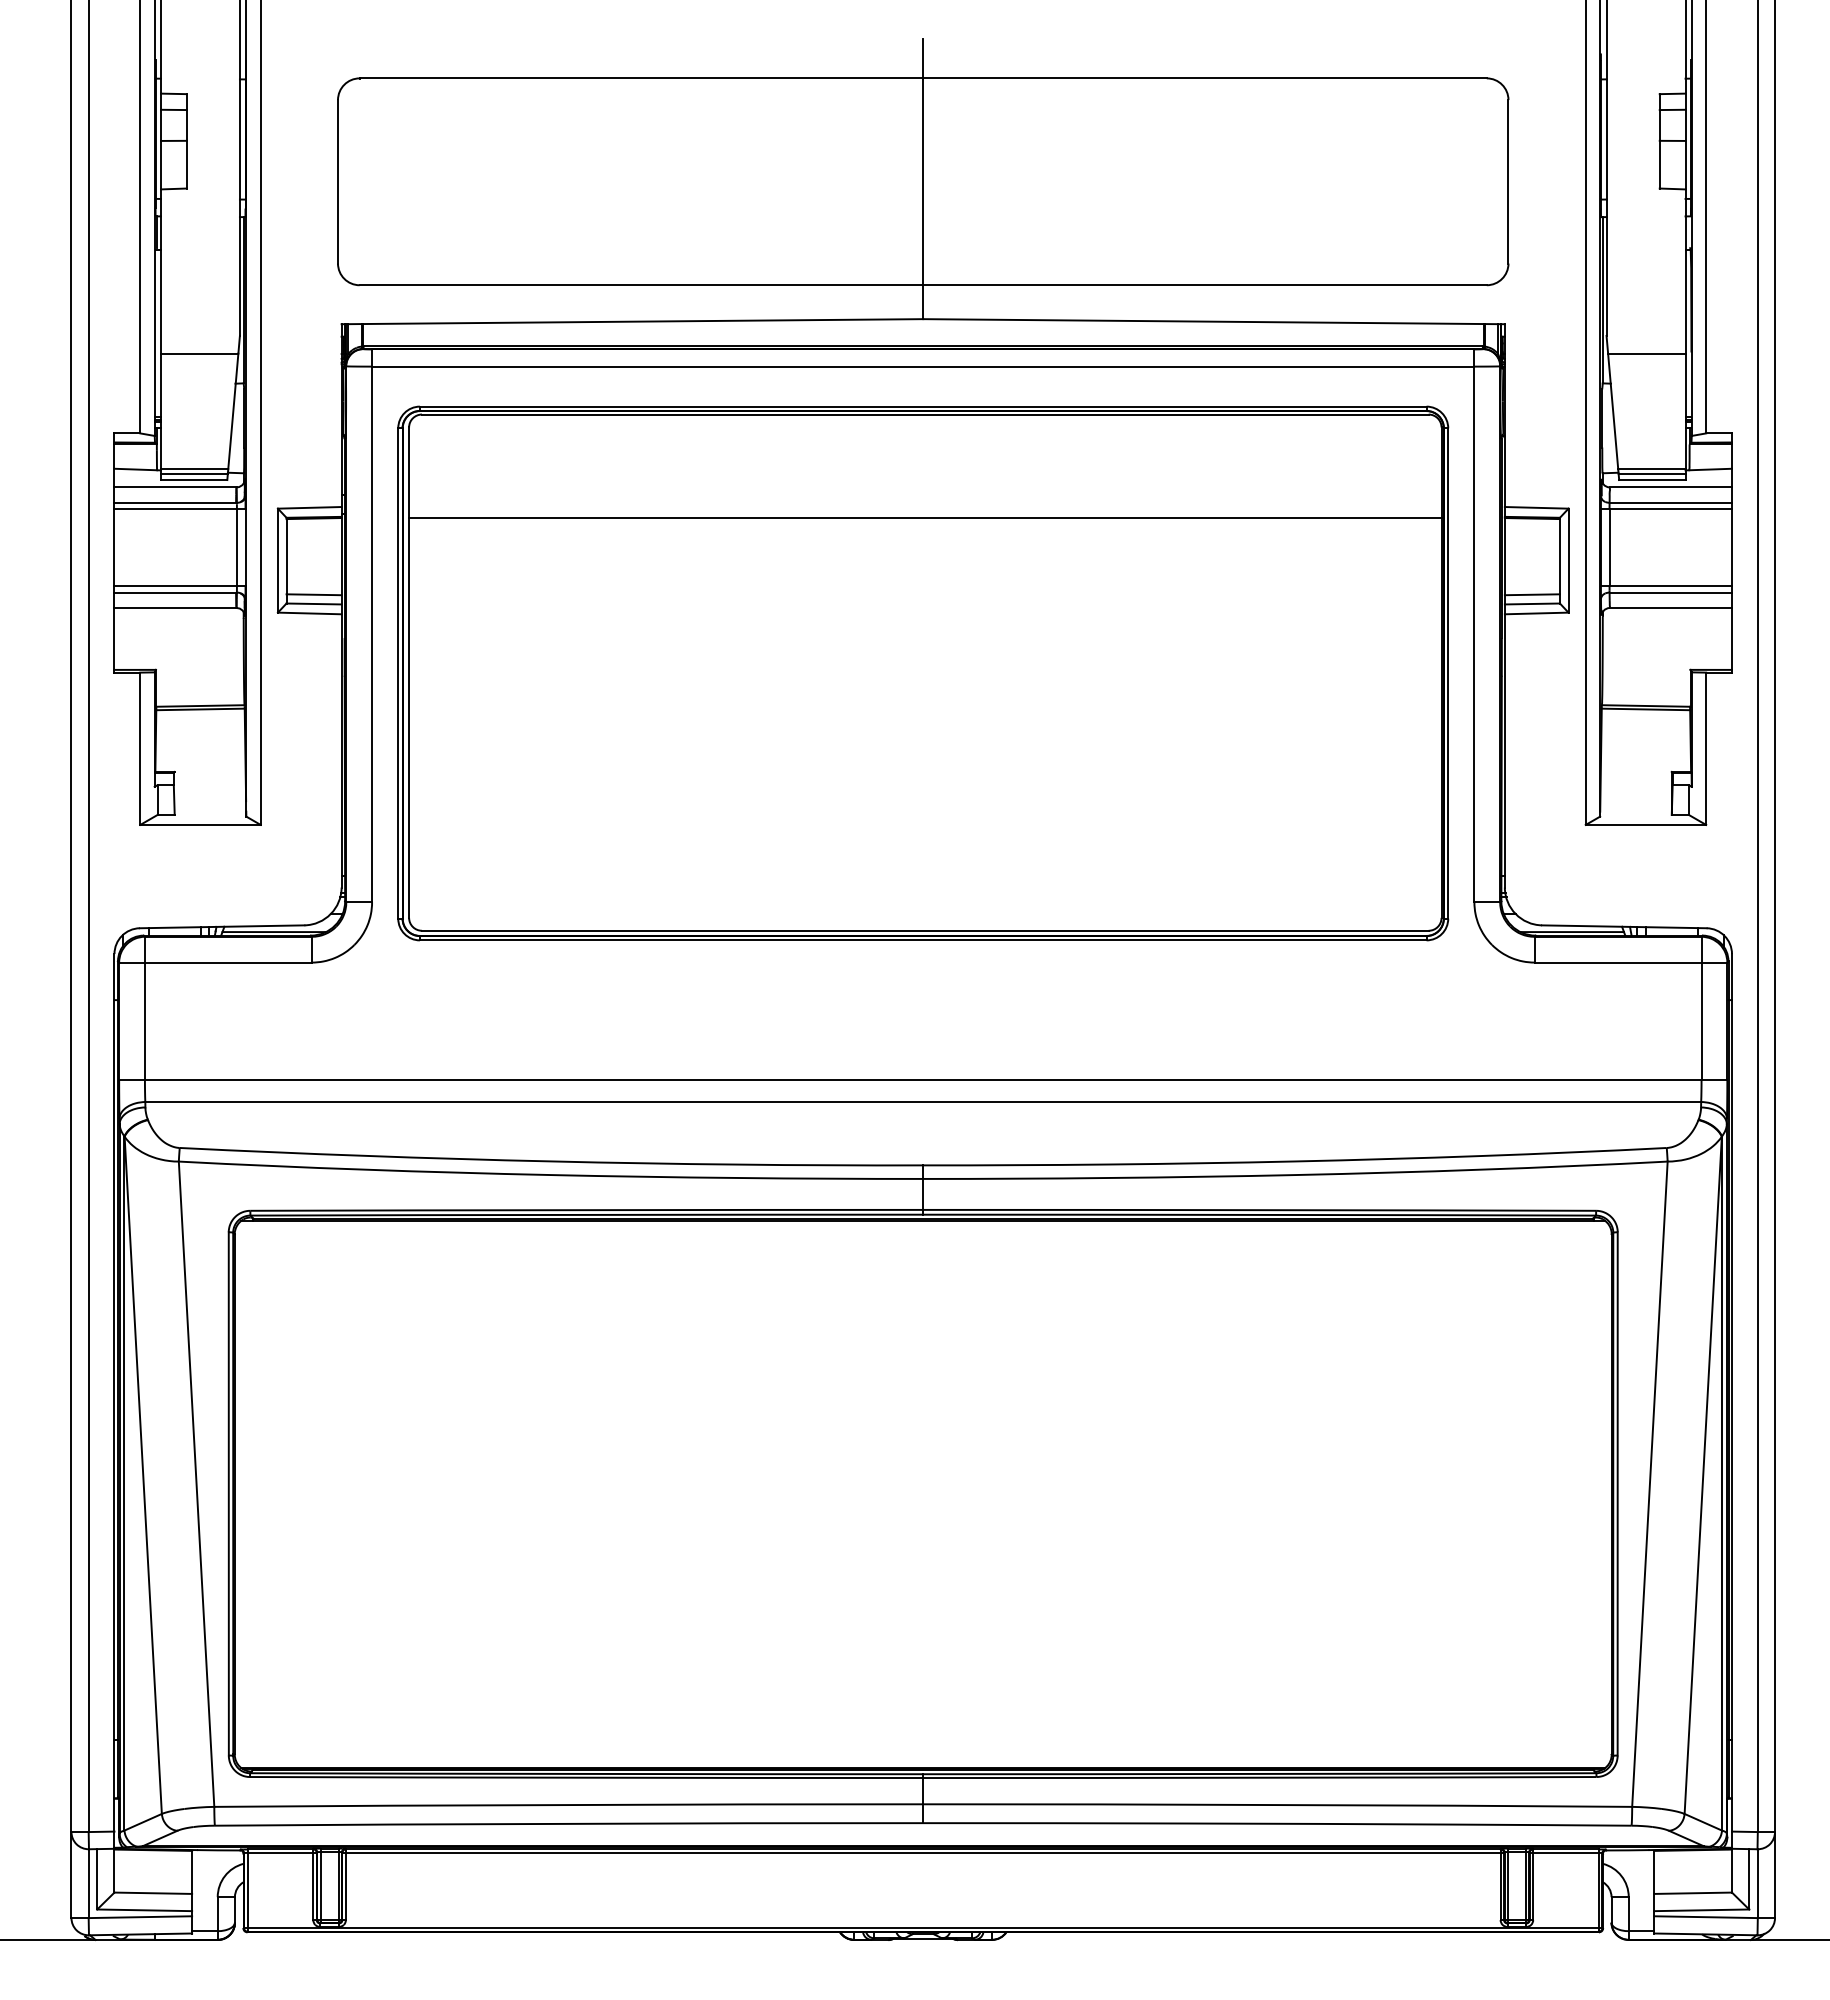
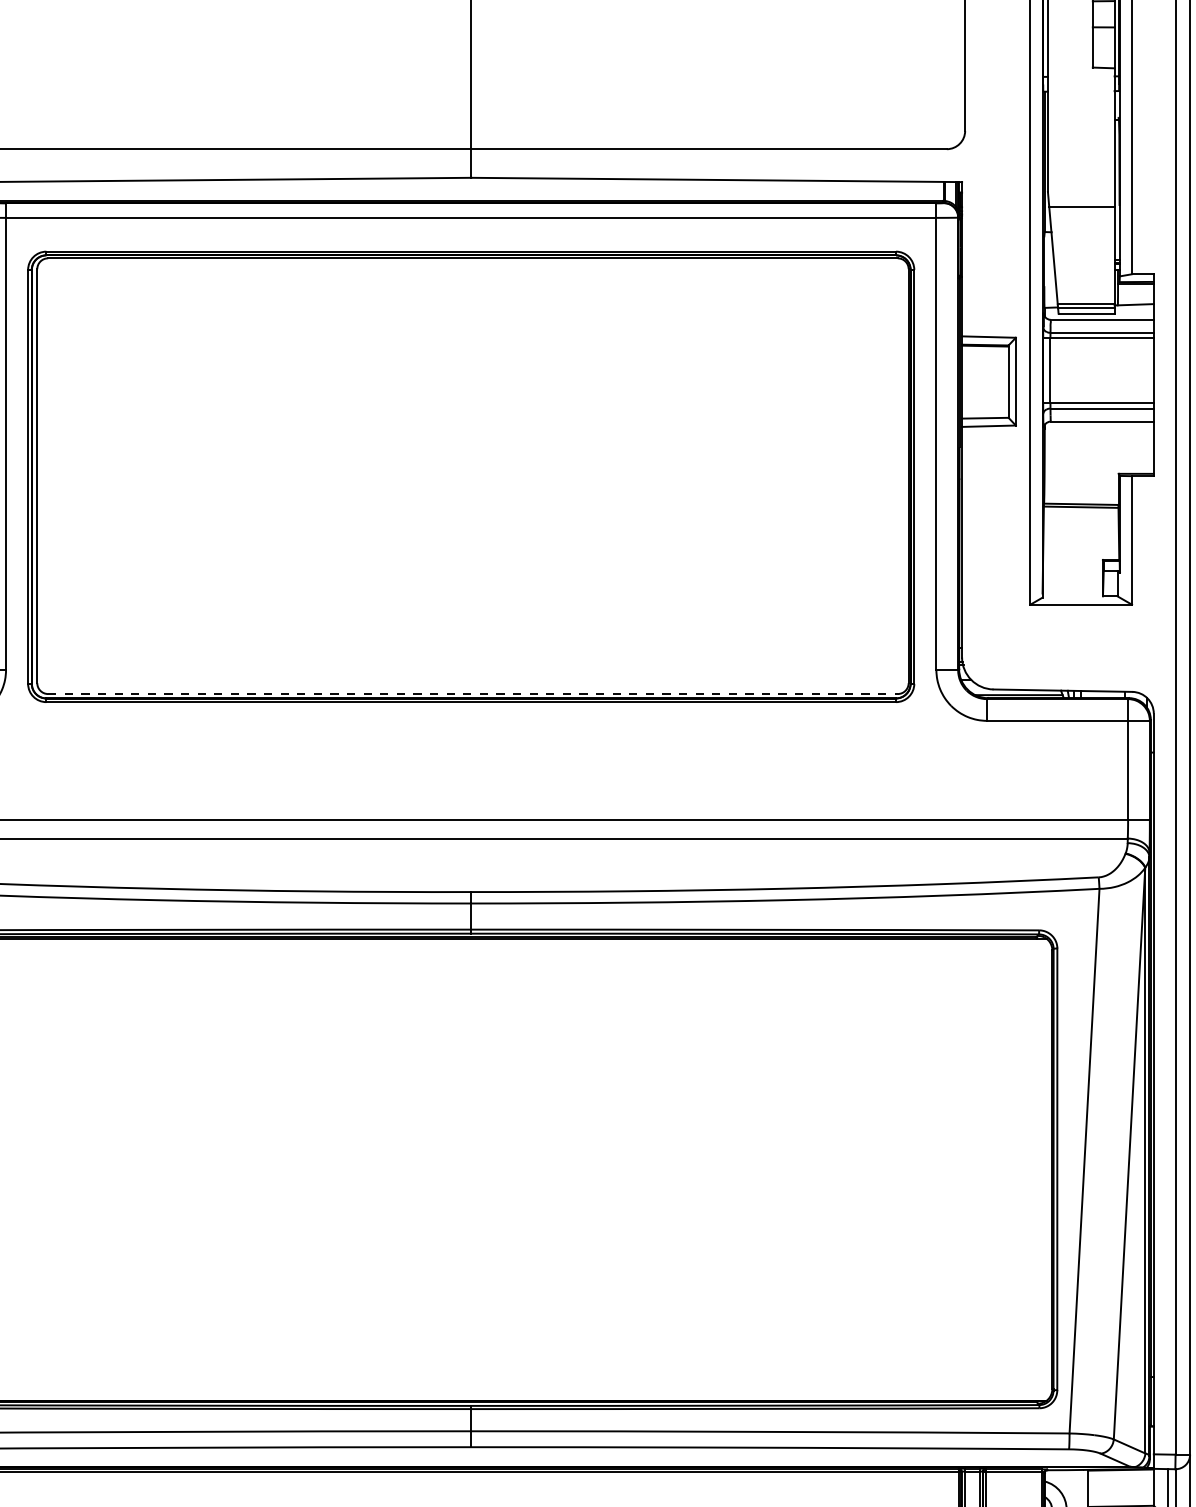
line: (925, 517) -> (473, 345), removed
line: (1531, 594) -> (984, 410), removed
line: (925, 930) -> (473, 693), solid -> dashed

